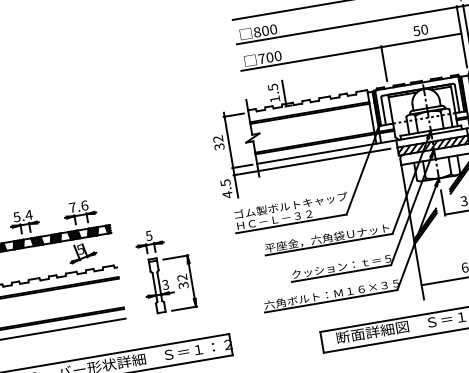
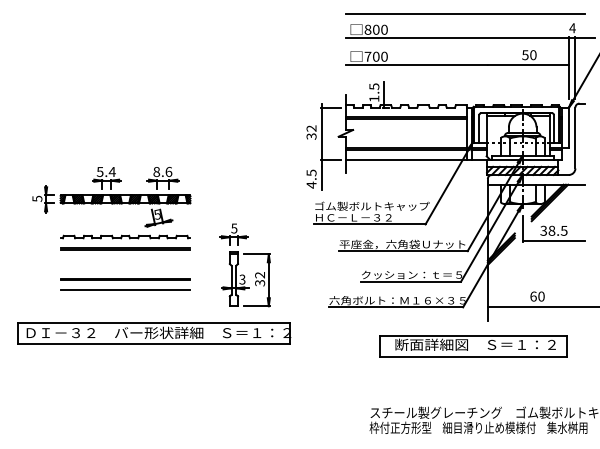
line: (383, 63) -> (487, 81), removed
line: (311, 161) -> (399, 166), removed
text: (72, 208) -> (156, 172), 7.6 -> 8.6
part: (159, 270) -> (238, 264), moved

